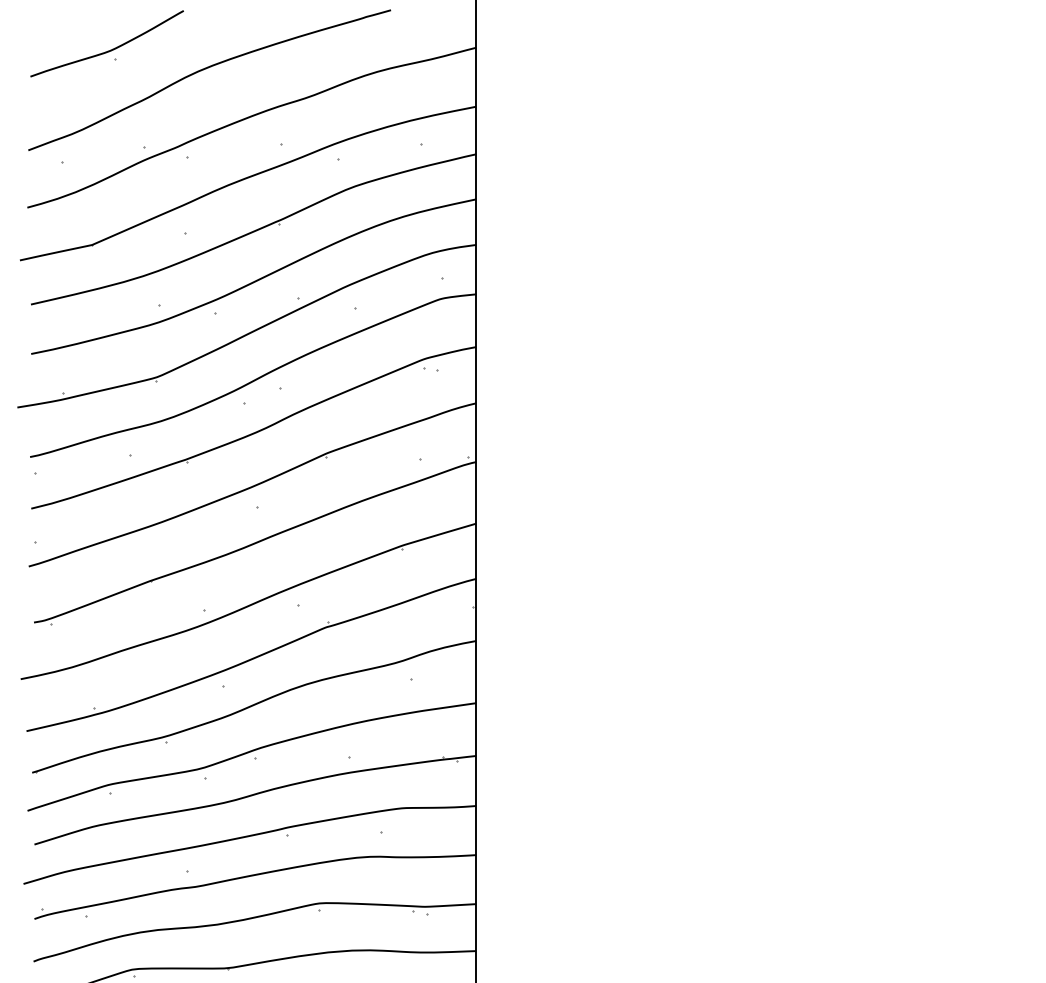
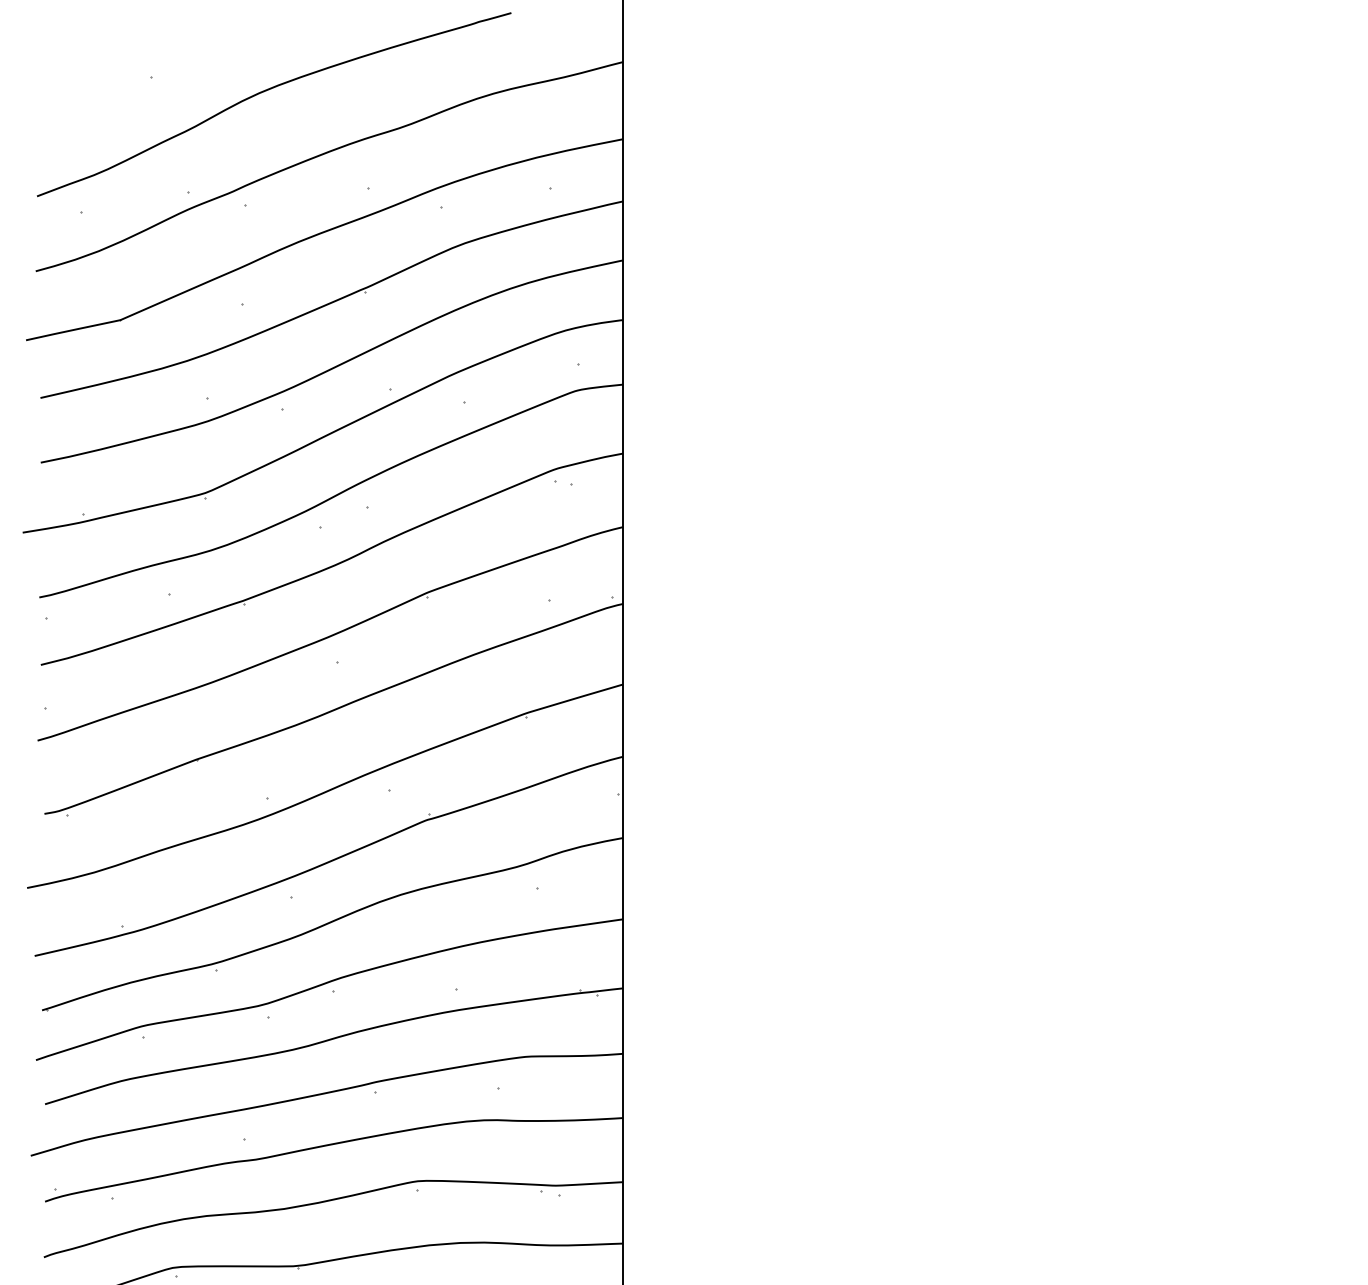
curve: (108, 50) -> (142, 65), removed

